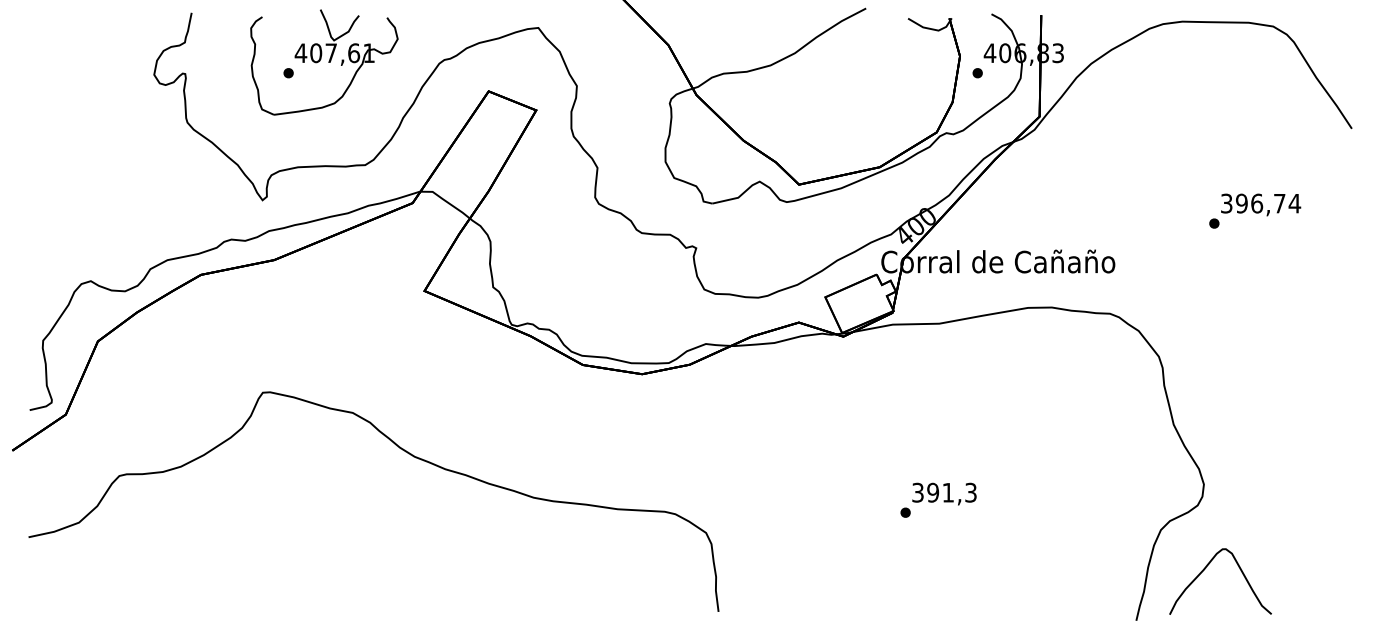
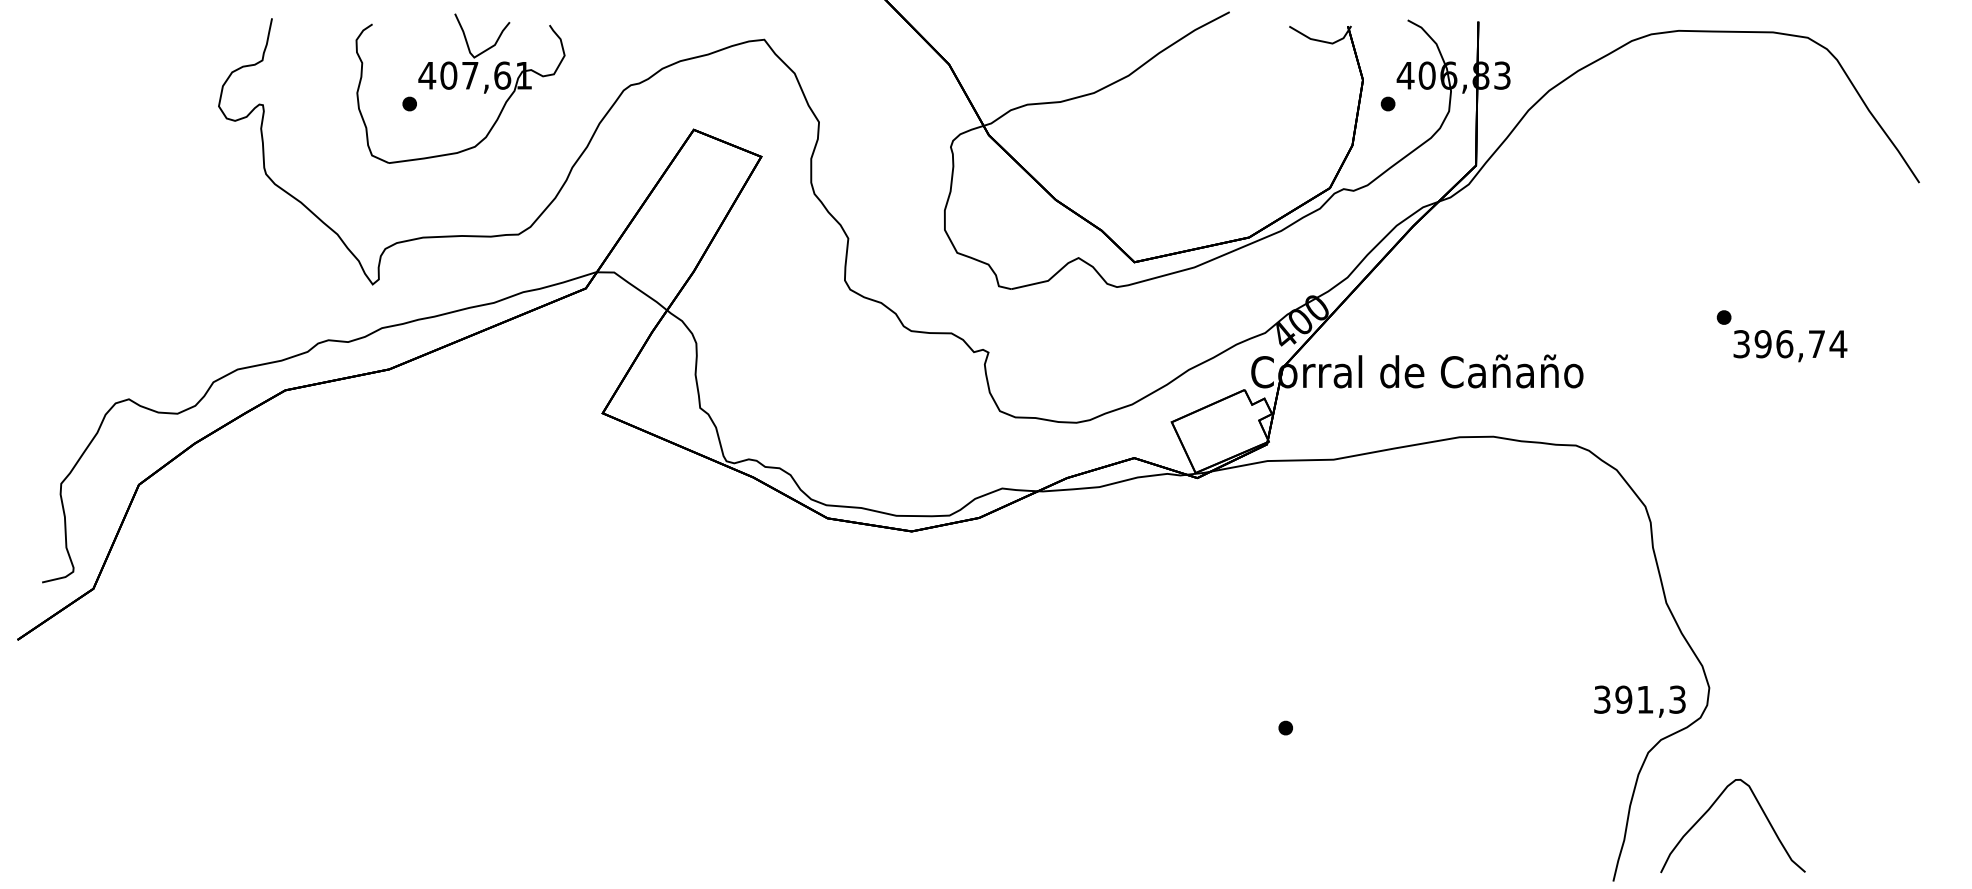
text: (1261, 205) -> (1790, 346), moved
part: (402, 450) -> (571, 639), removed
text: (944, 494) -> (1639, 701), moved

